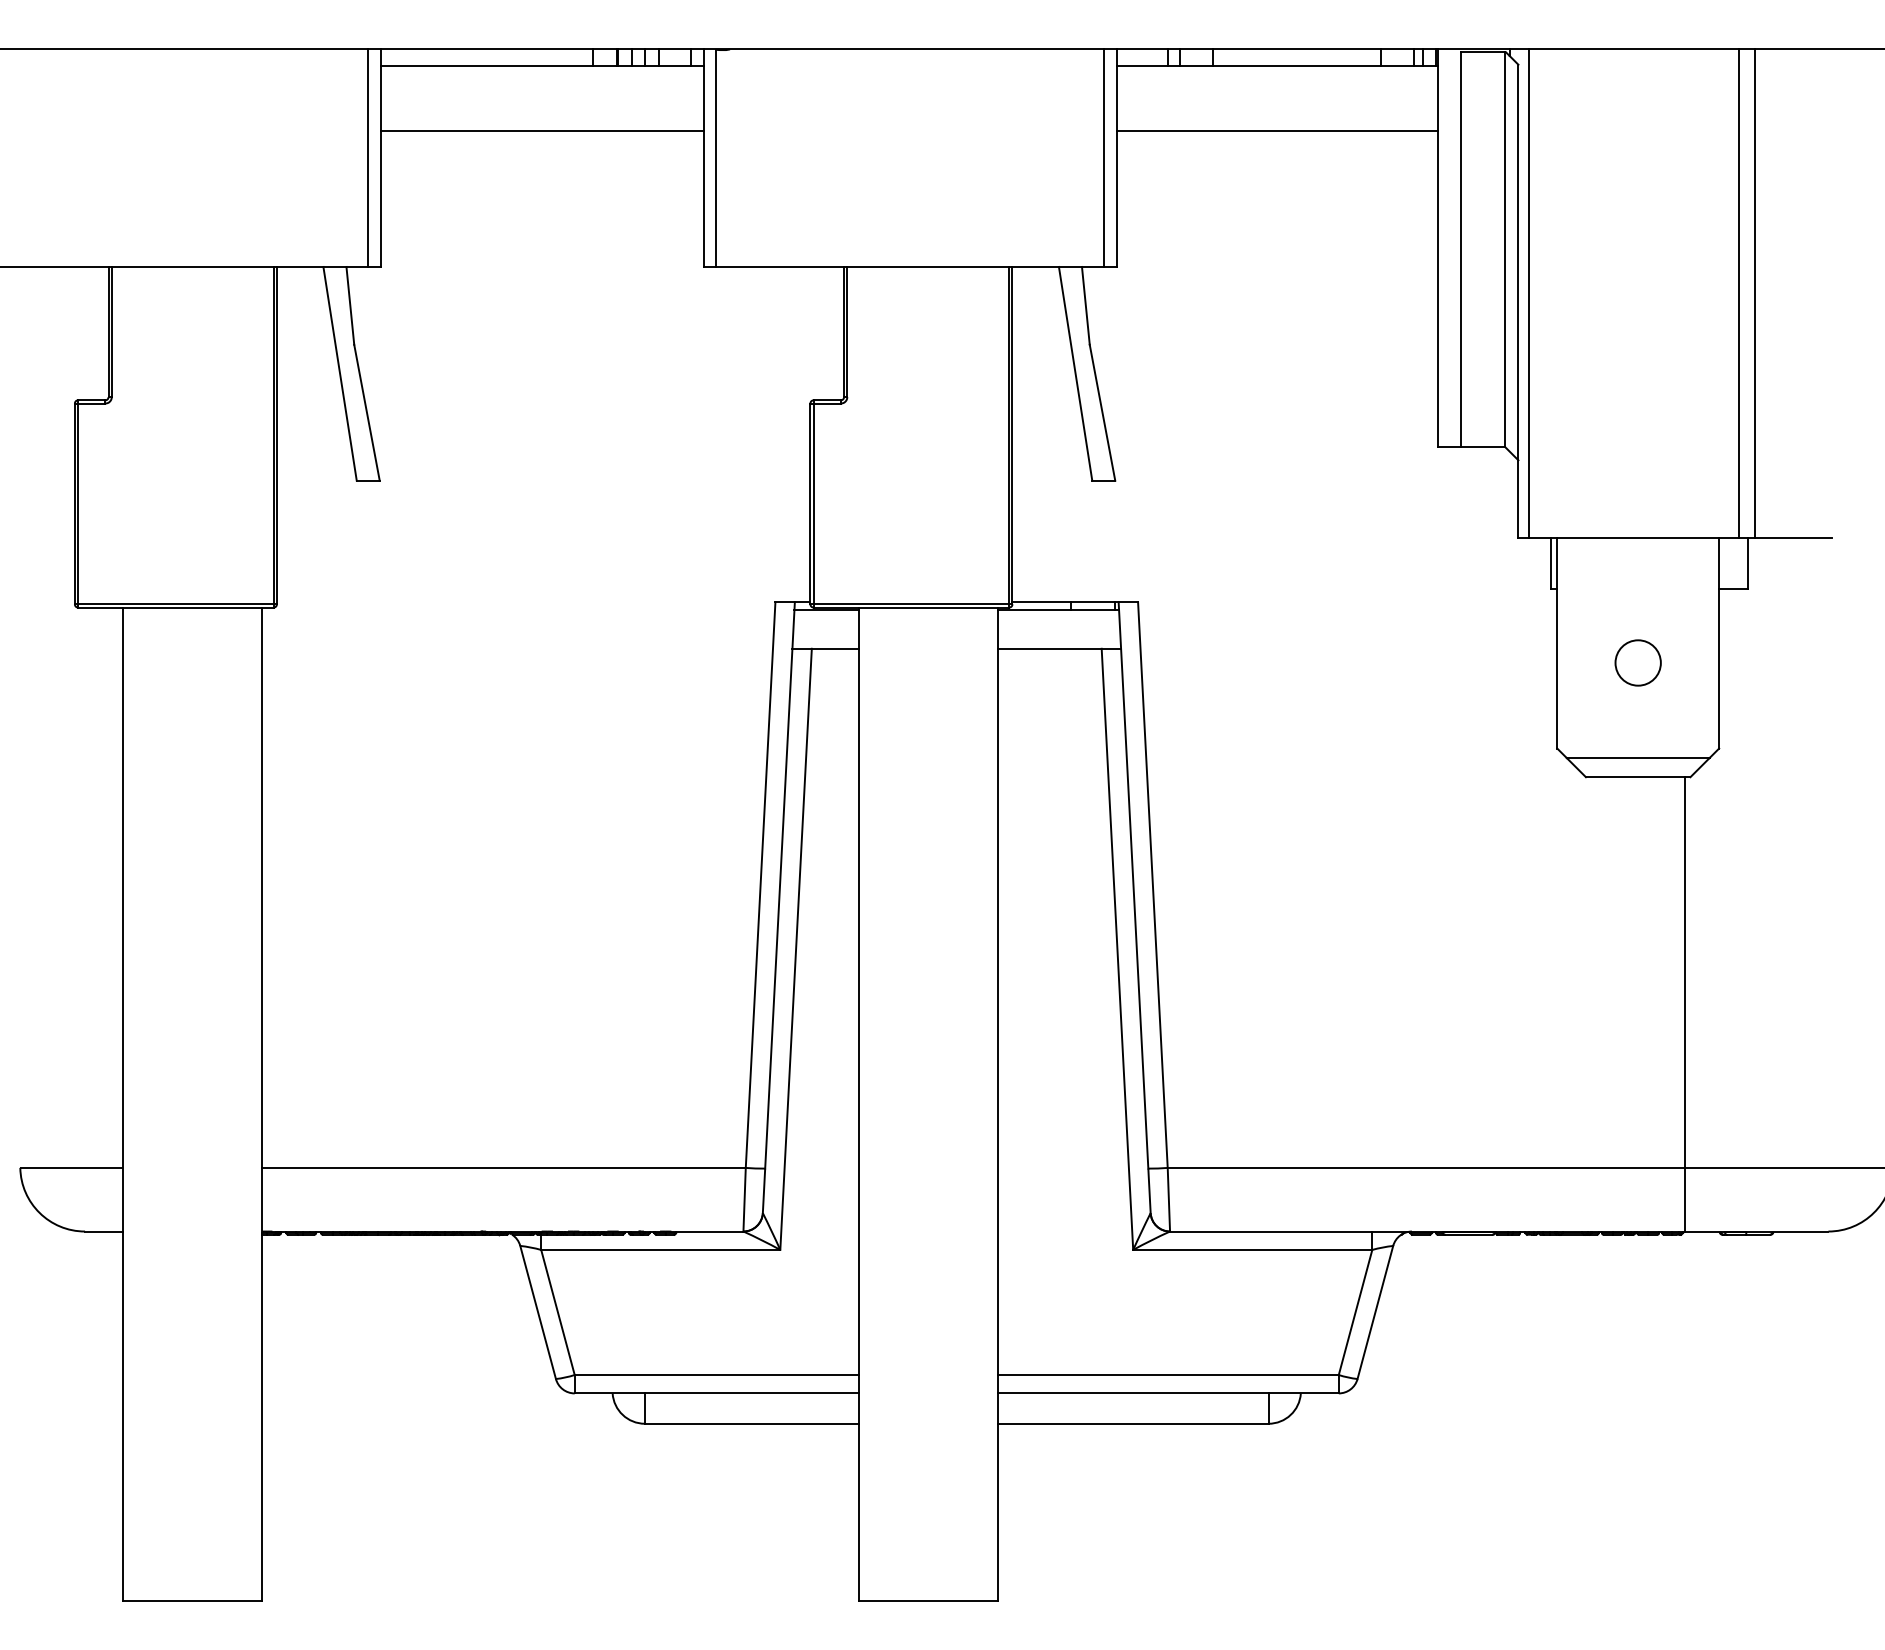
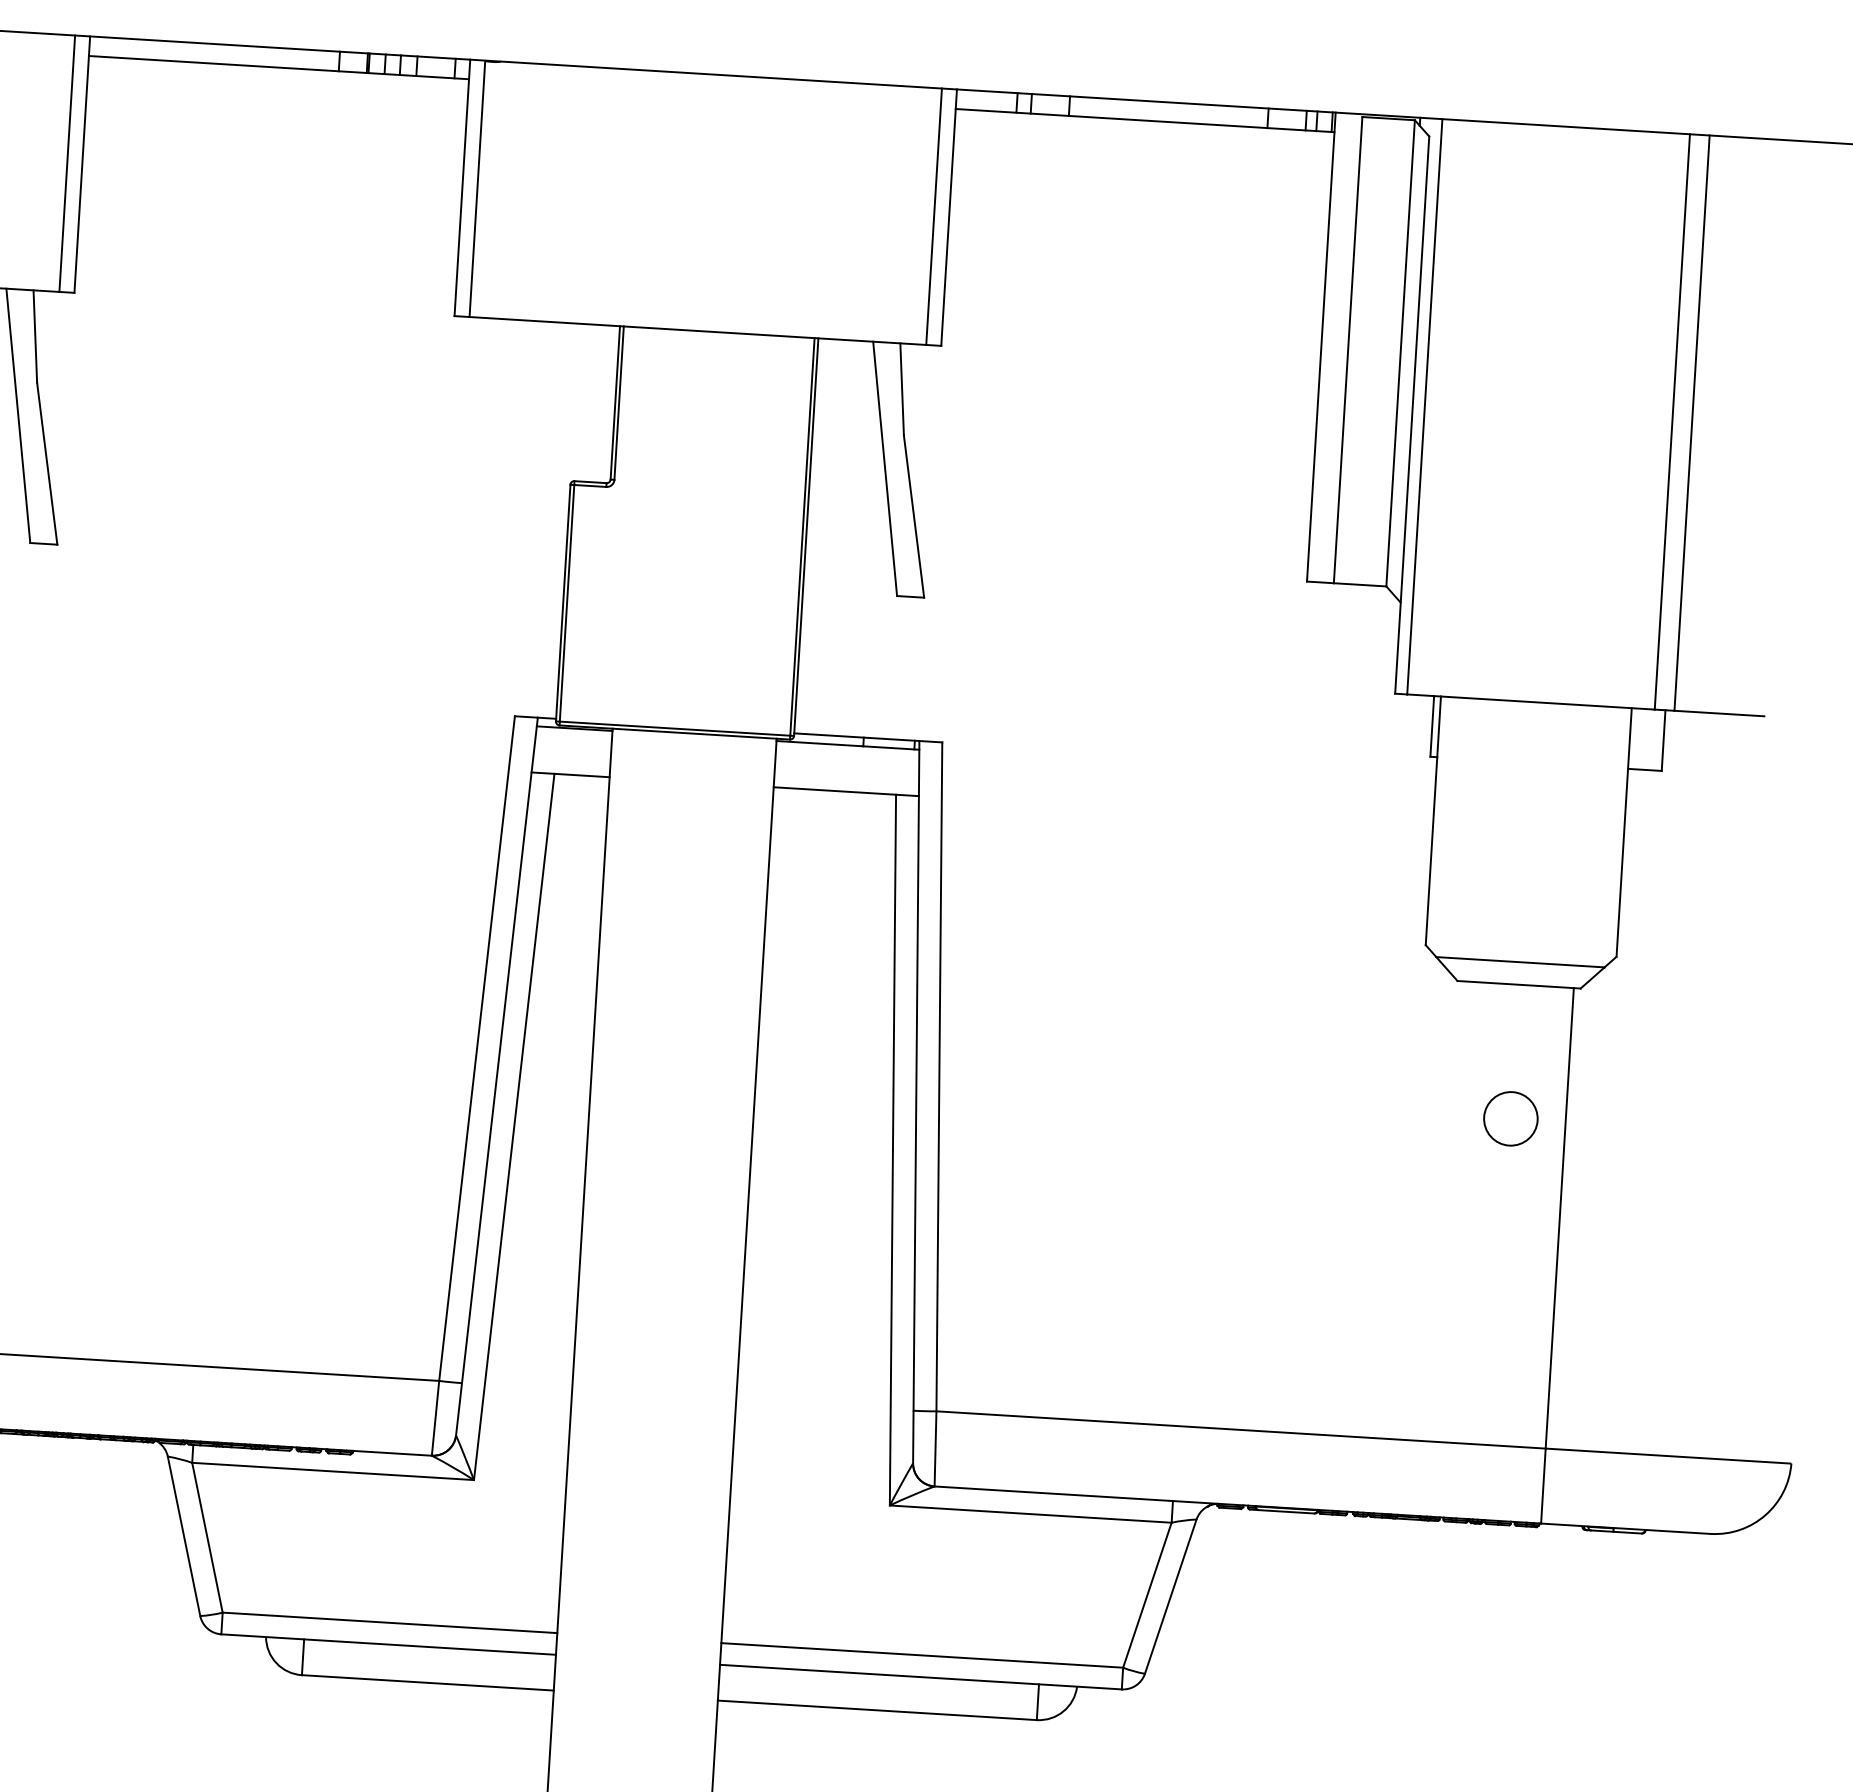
line: (542, 130) -> (274, 143), removed
line: (1277, 130) -> (1140, 196), removed
circle: (1637, 662) -> (1510, 1118), moved

